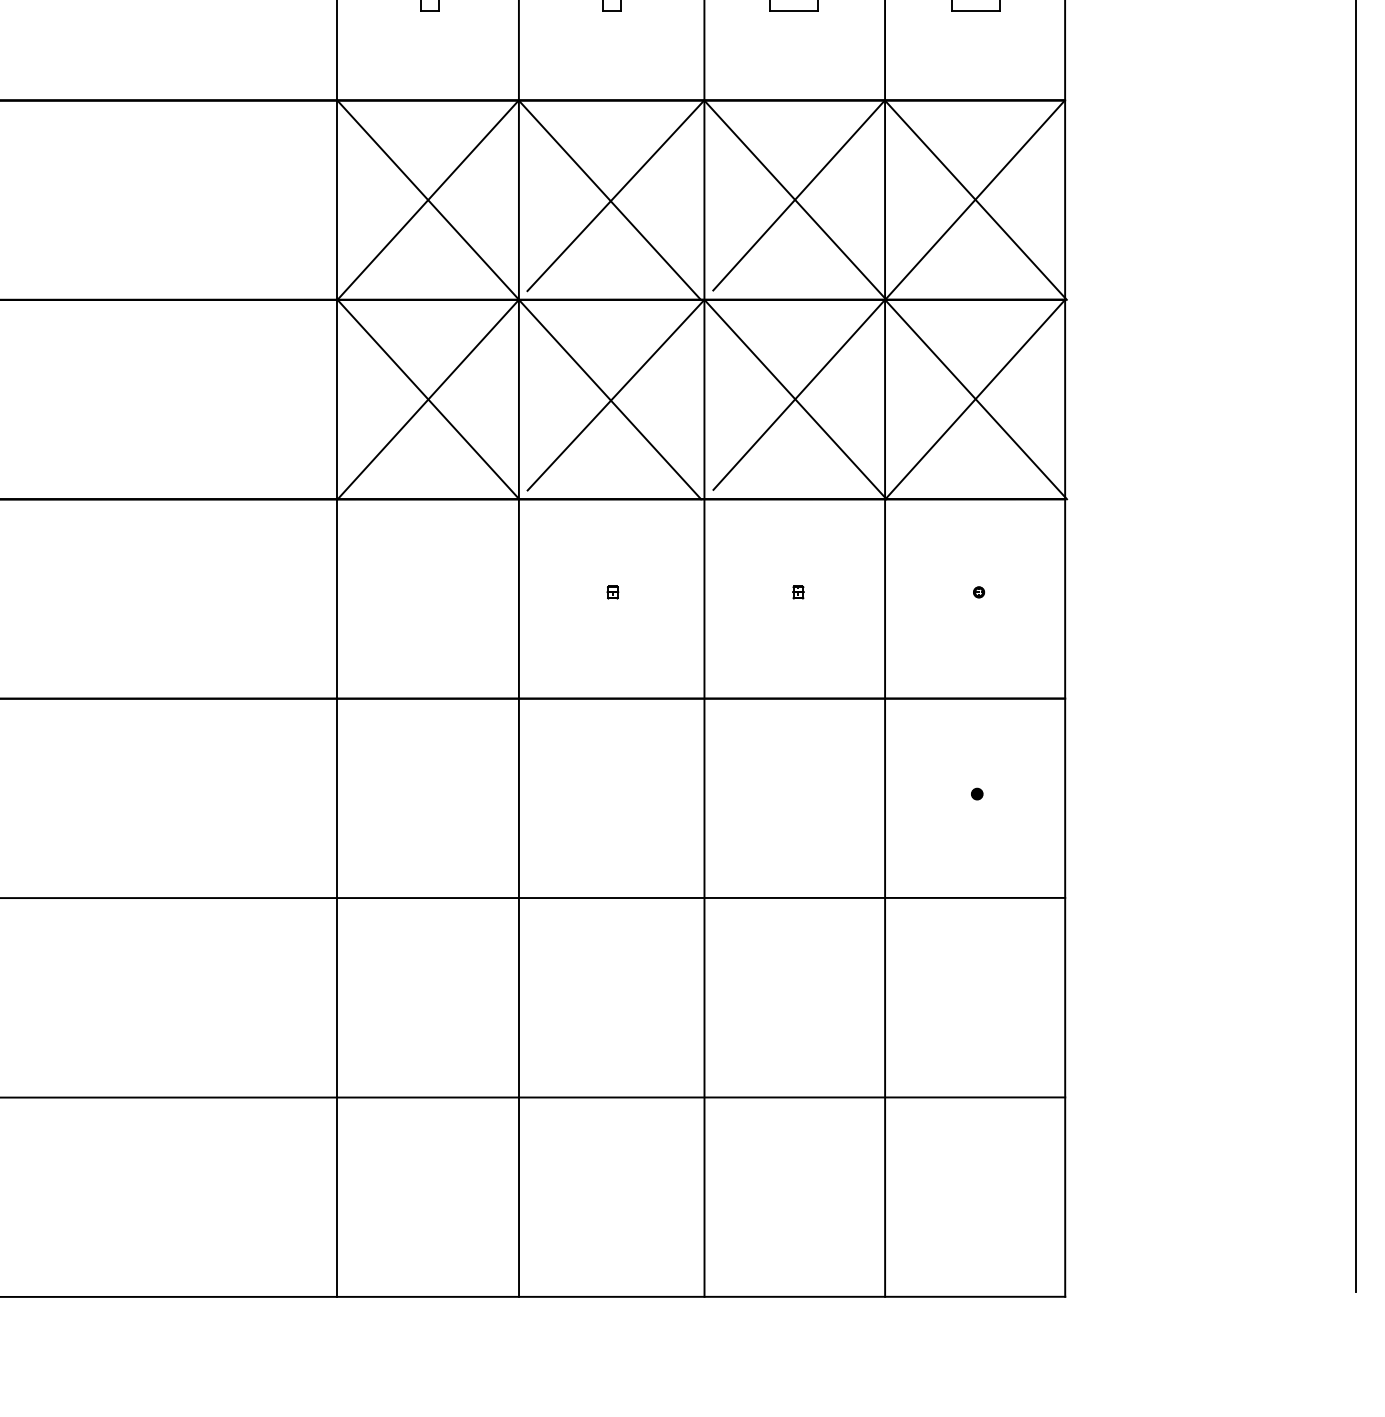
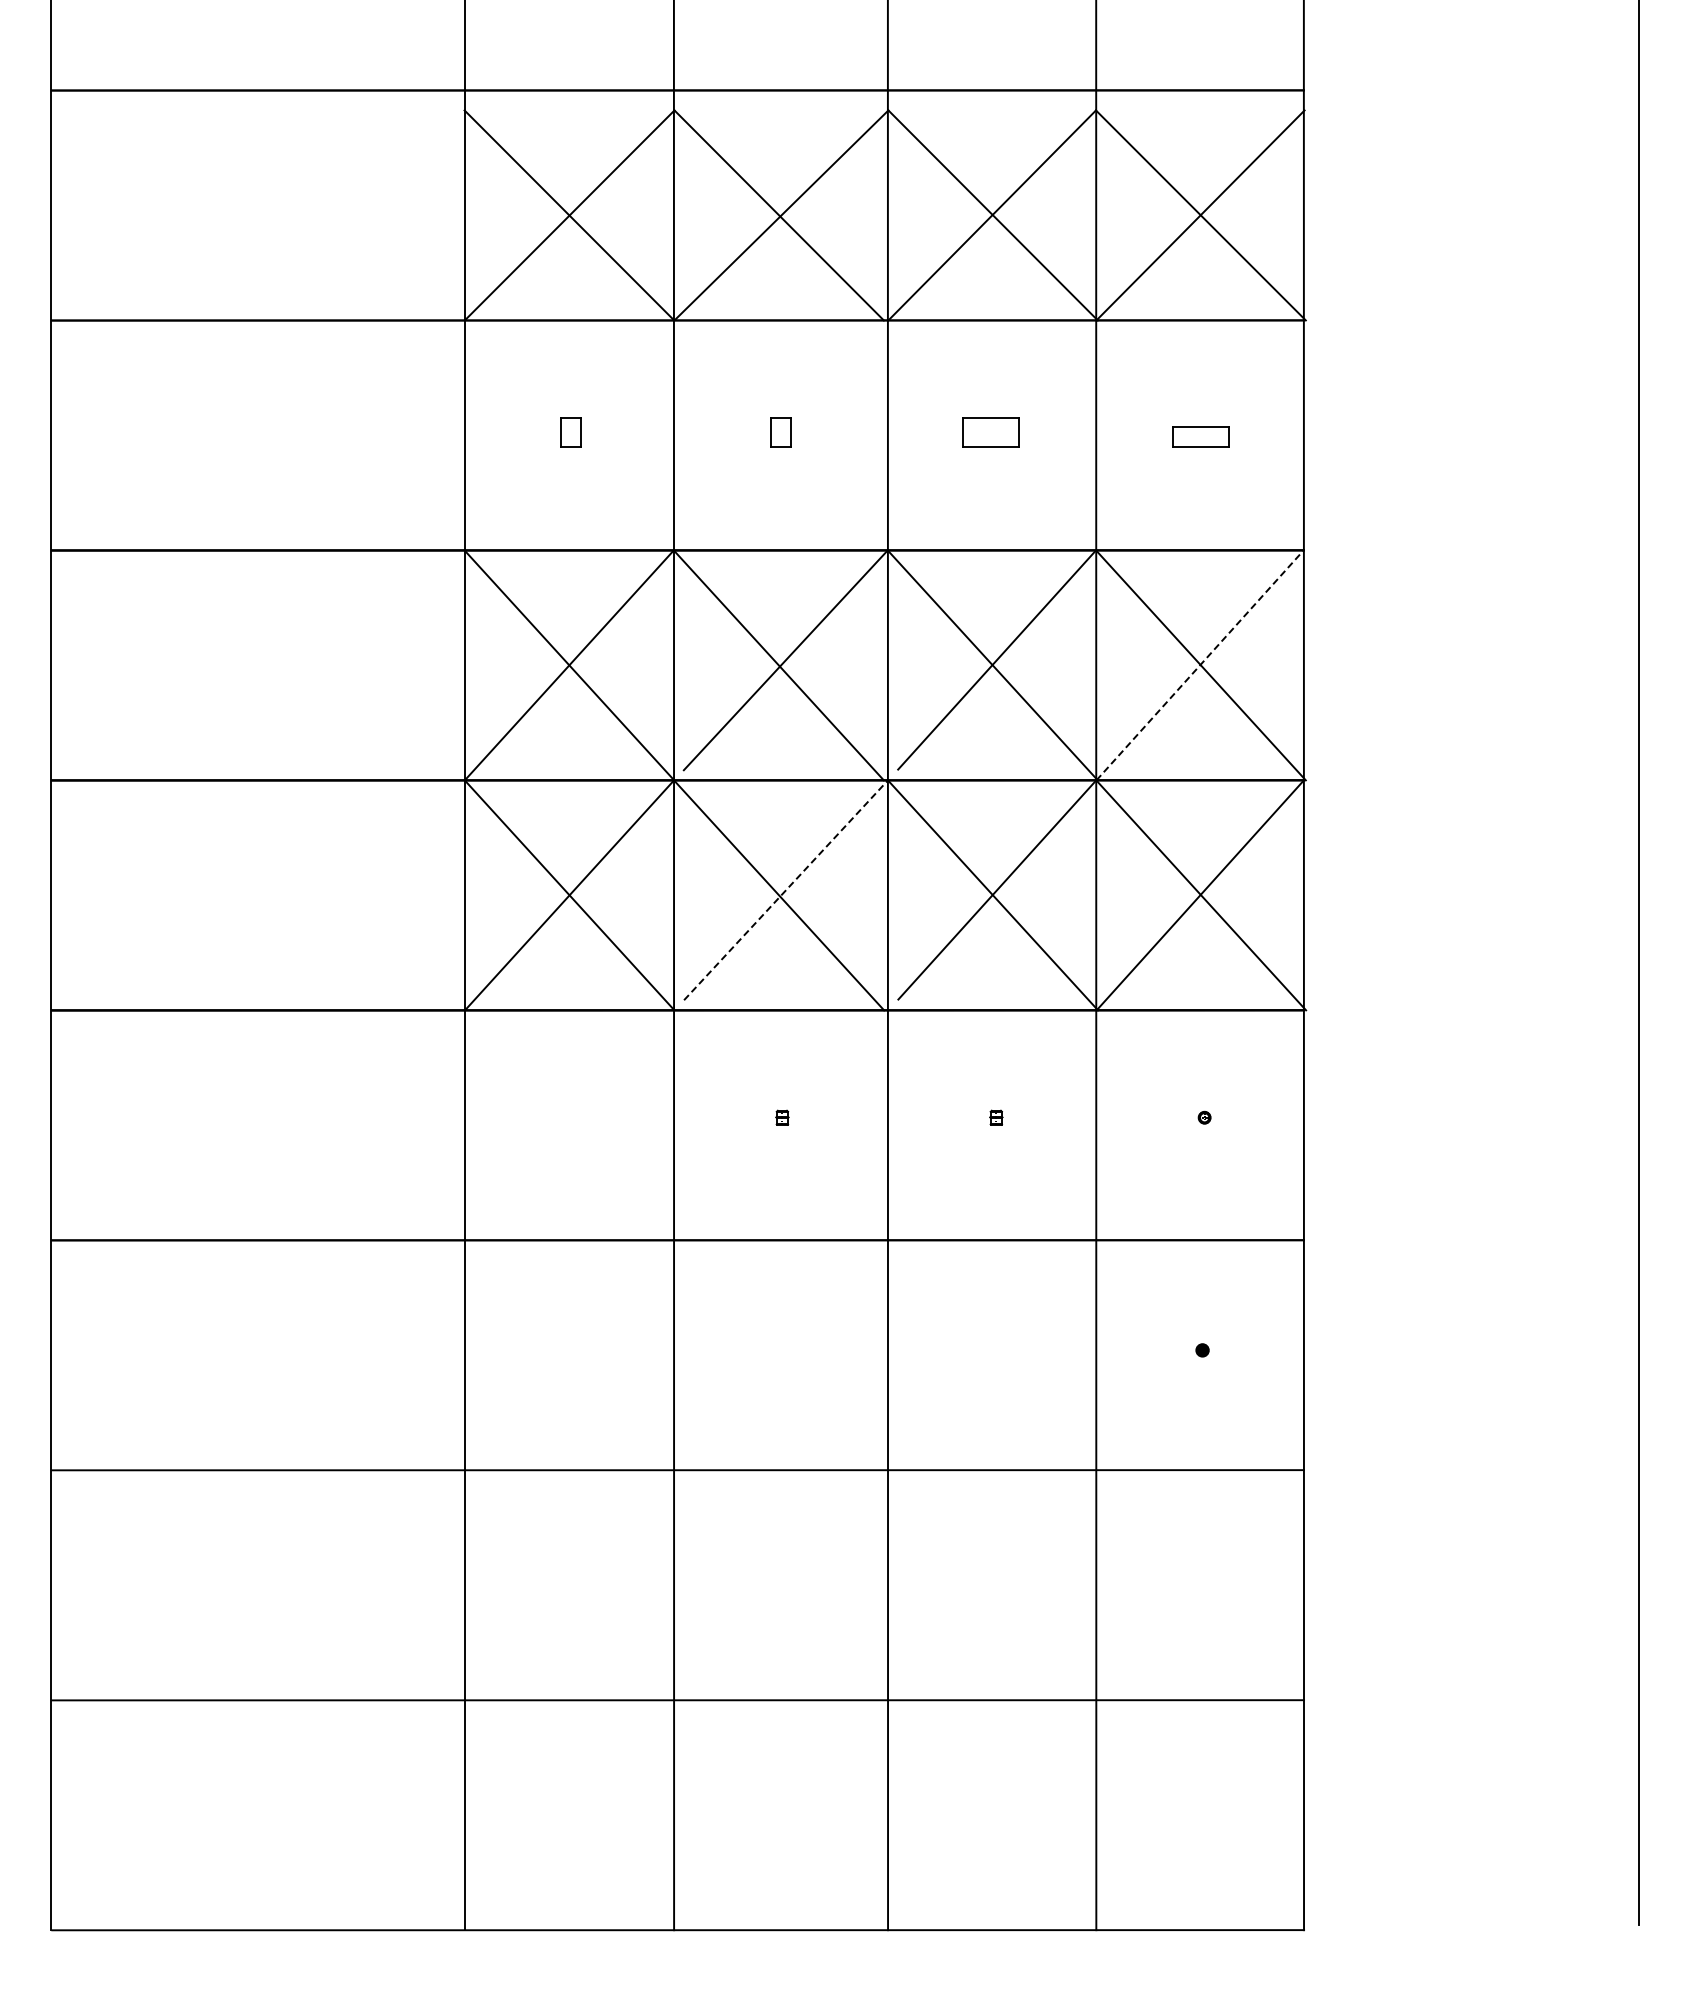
line: (975, 200) -> (1200, 665), solid -> dashed
line: (616, 395) -> (786, 890), solid -> dashed

